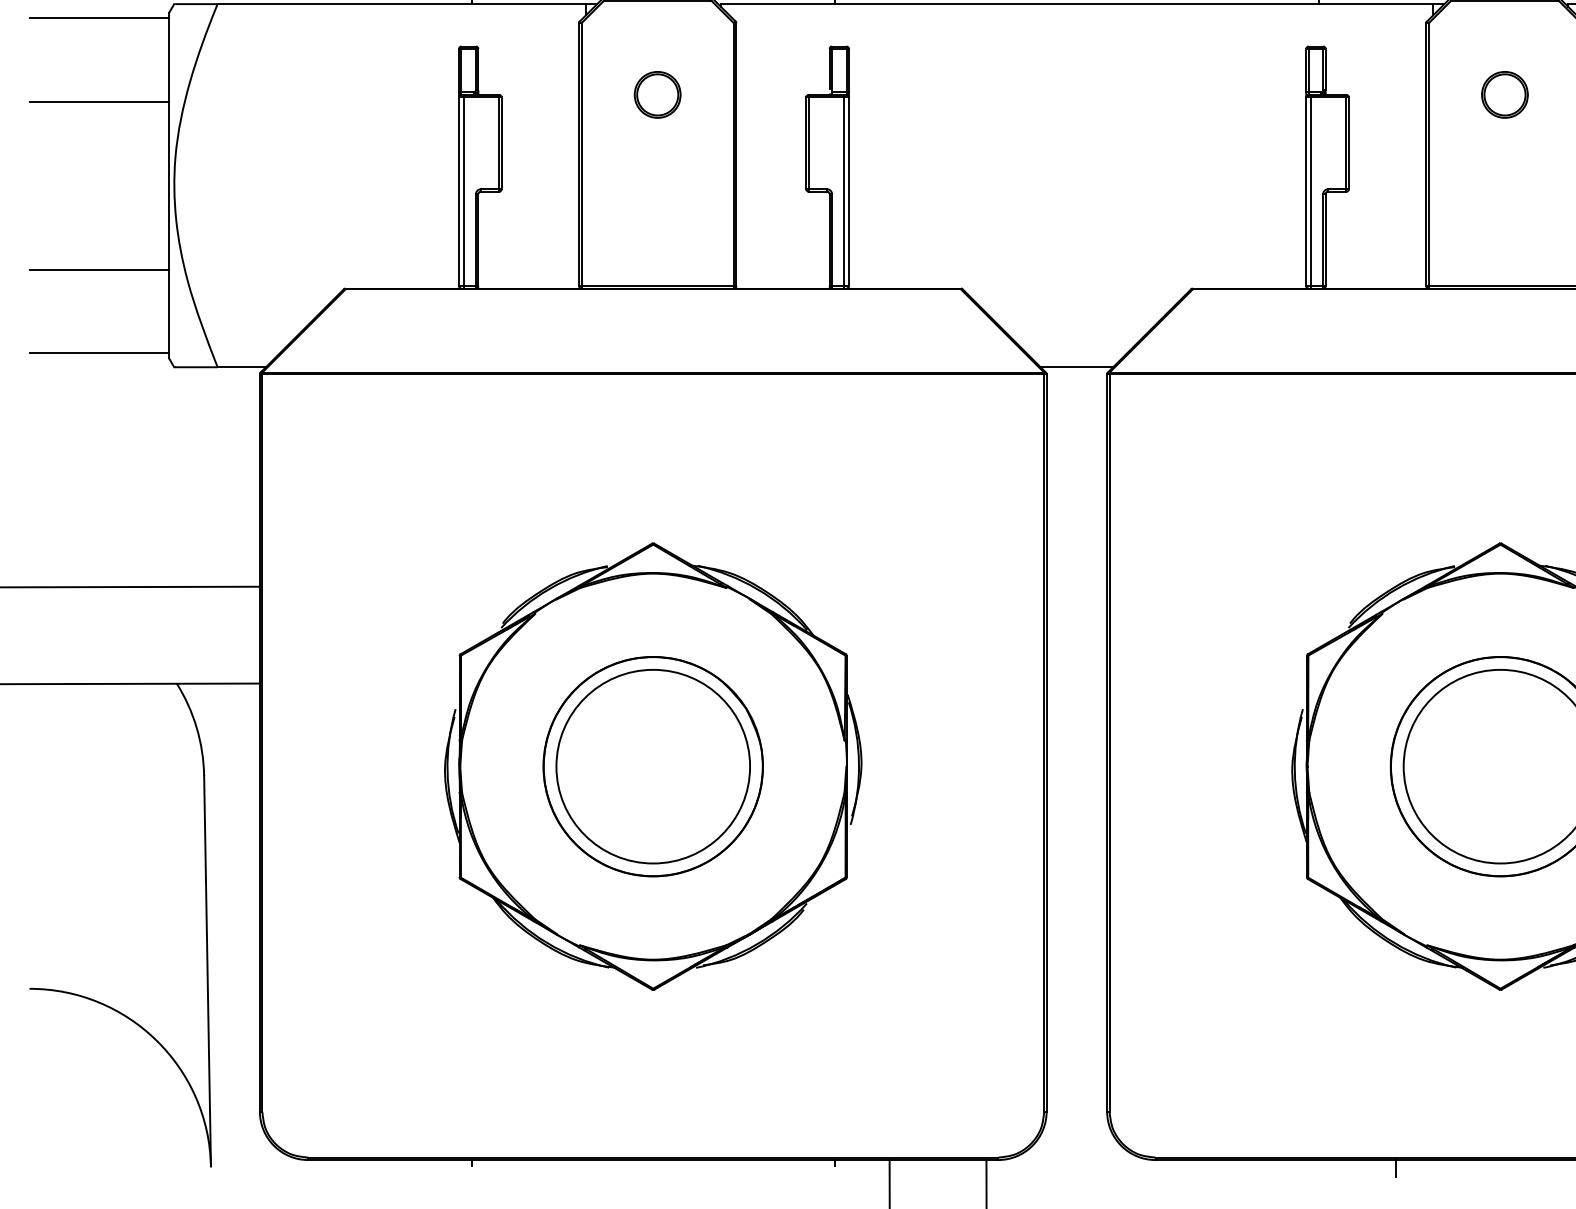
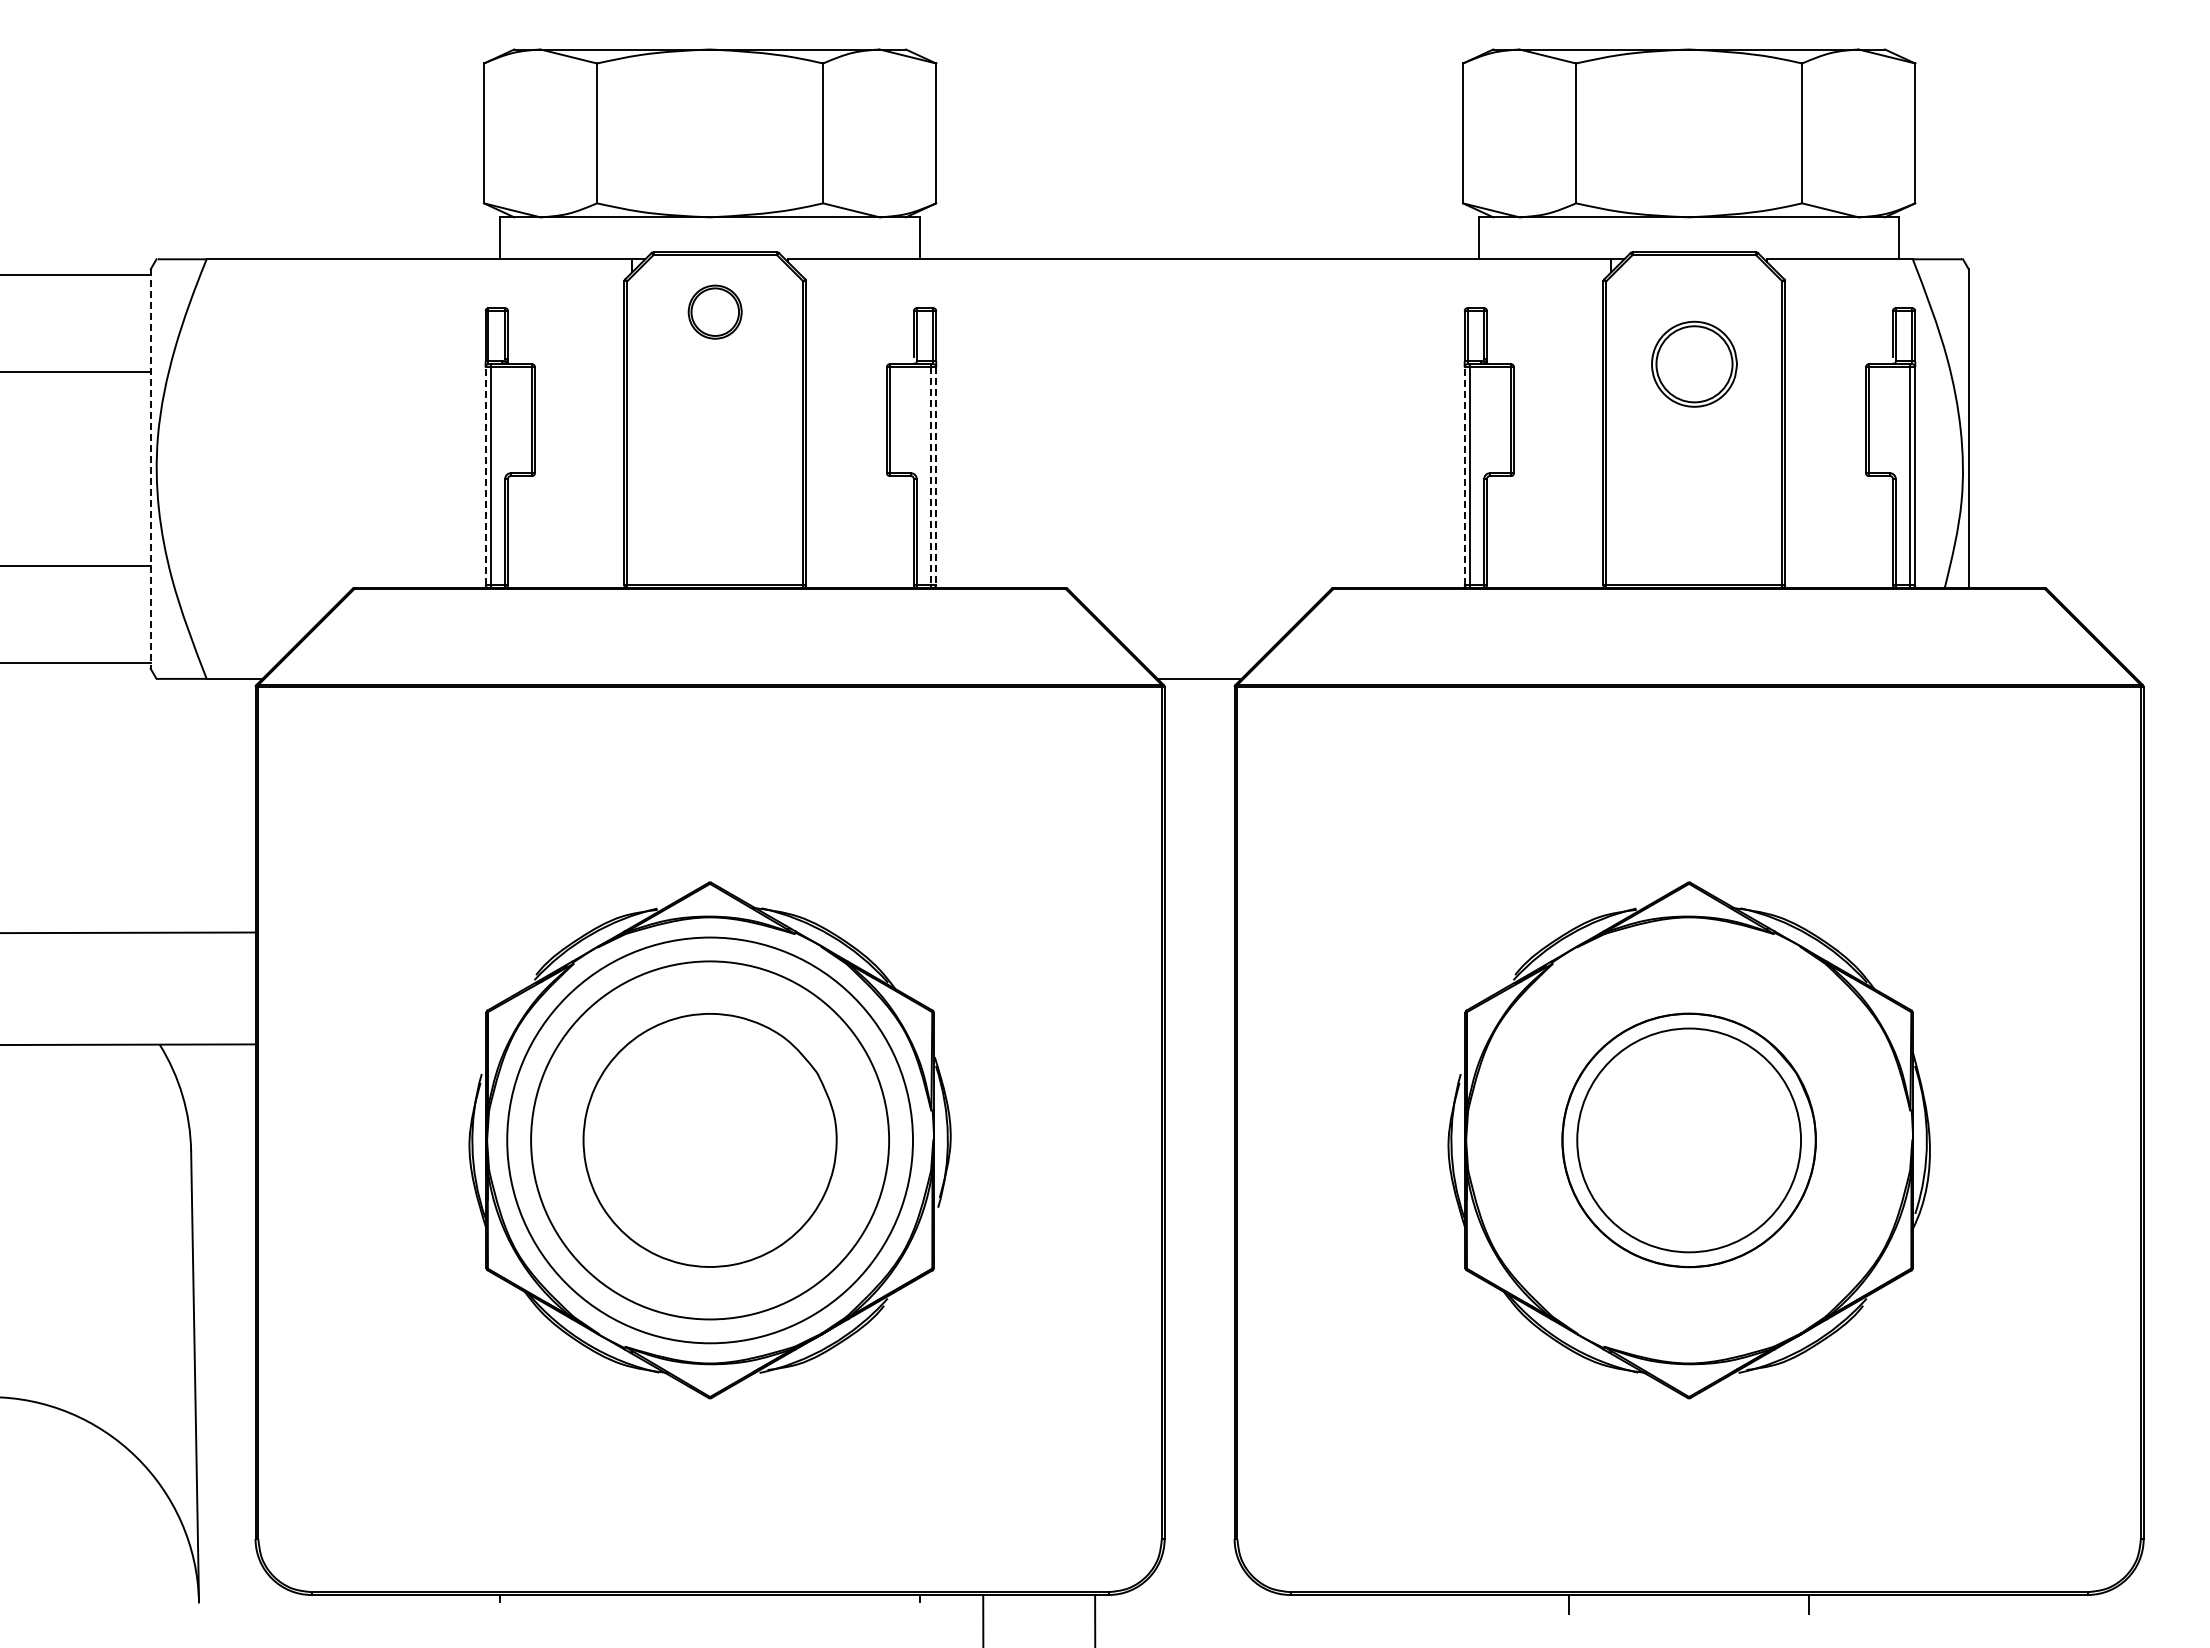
part: (657, 94) -> (714, 311), moved
part: (1504, 94) -> (1693, 363), size x1.6
line: (168, 186) -> (150, 469), solid -> dashed
line: (458, 191) -> (485, 475), solid -> dashed
line: (1306, 191) -> (1464, 475), solid -> dashed
line: (843, 192) -> (930, 476), solid -> dashed
line: (849, 192) -> (936, 476), solid -> dashed
circle: (652, 766) -> (709, 1140), size x1.6
circle: (653, 766) -> (710, 1140), size x1.6

